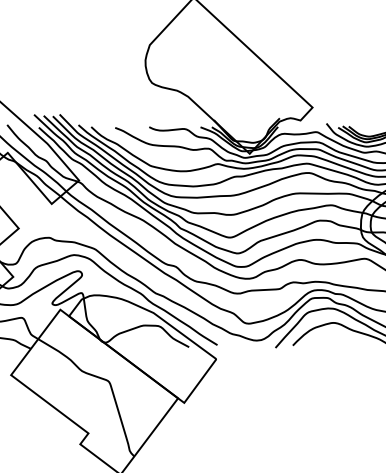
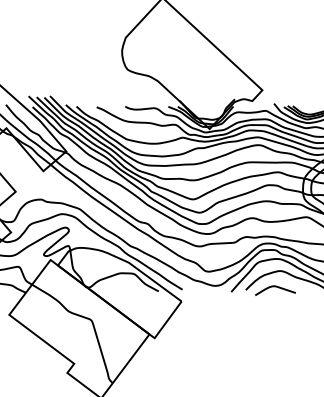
curve: (328, 342) -> (275, 287), added

